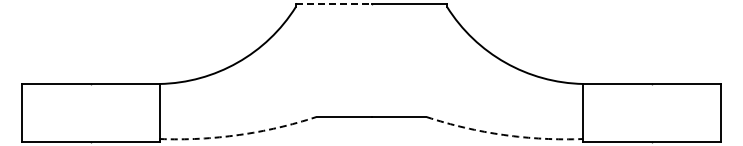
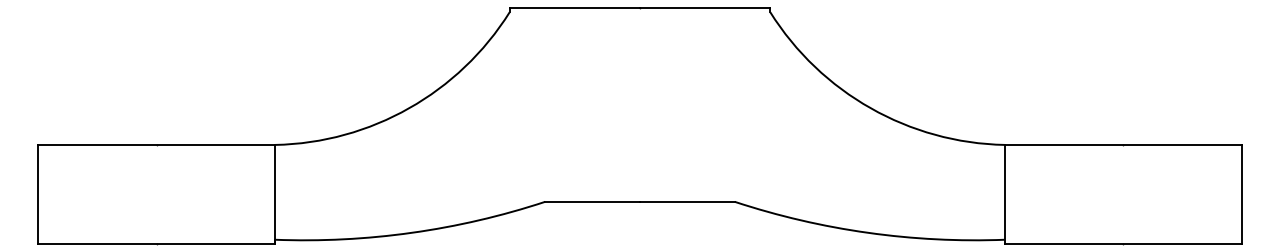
line: (333, 4) -> (574, 7), dashed -> solid
arc: (239, 134) -> (412, 231), dashed -> solid
arc: (503, 134) -> (867, 231), dashed -> solid

